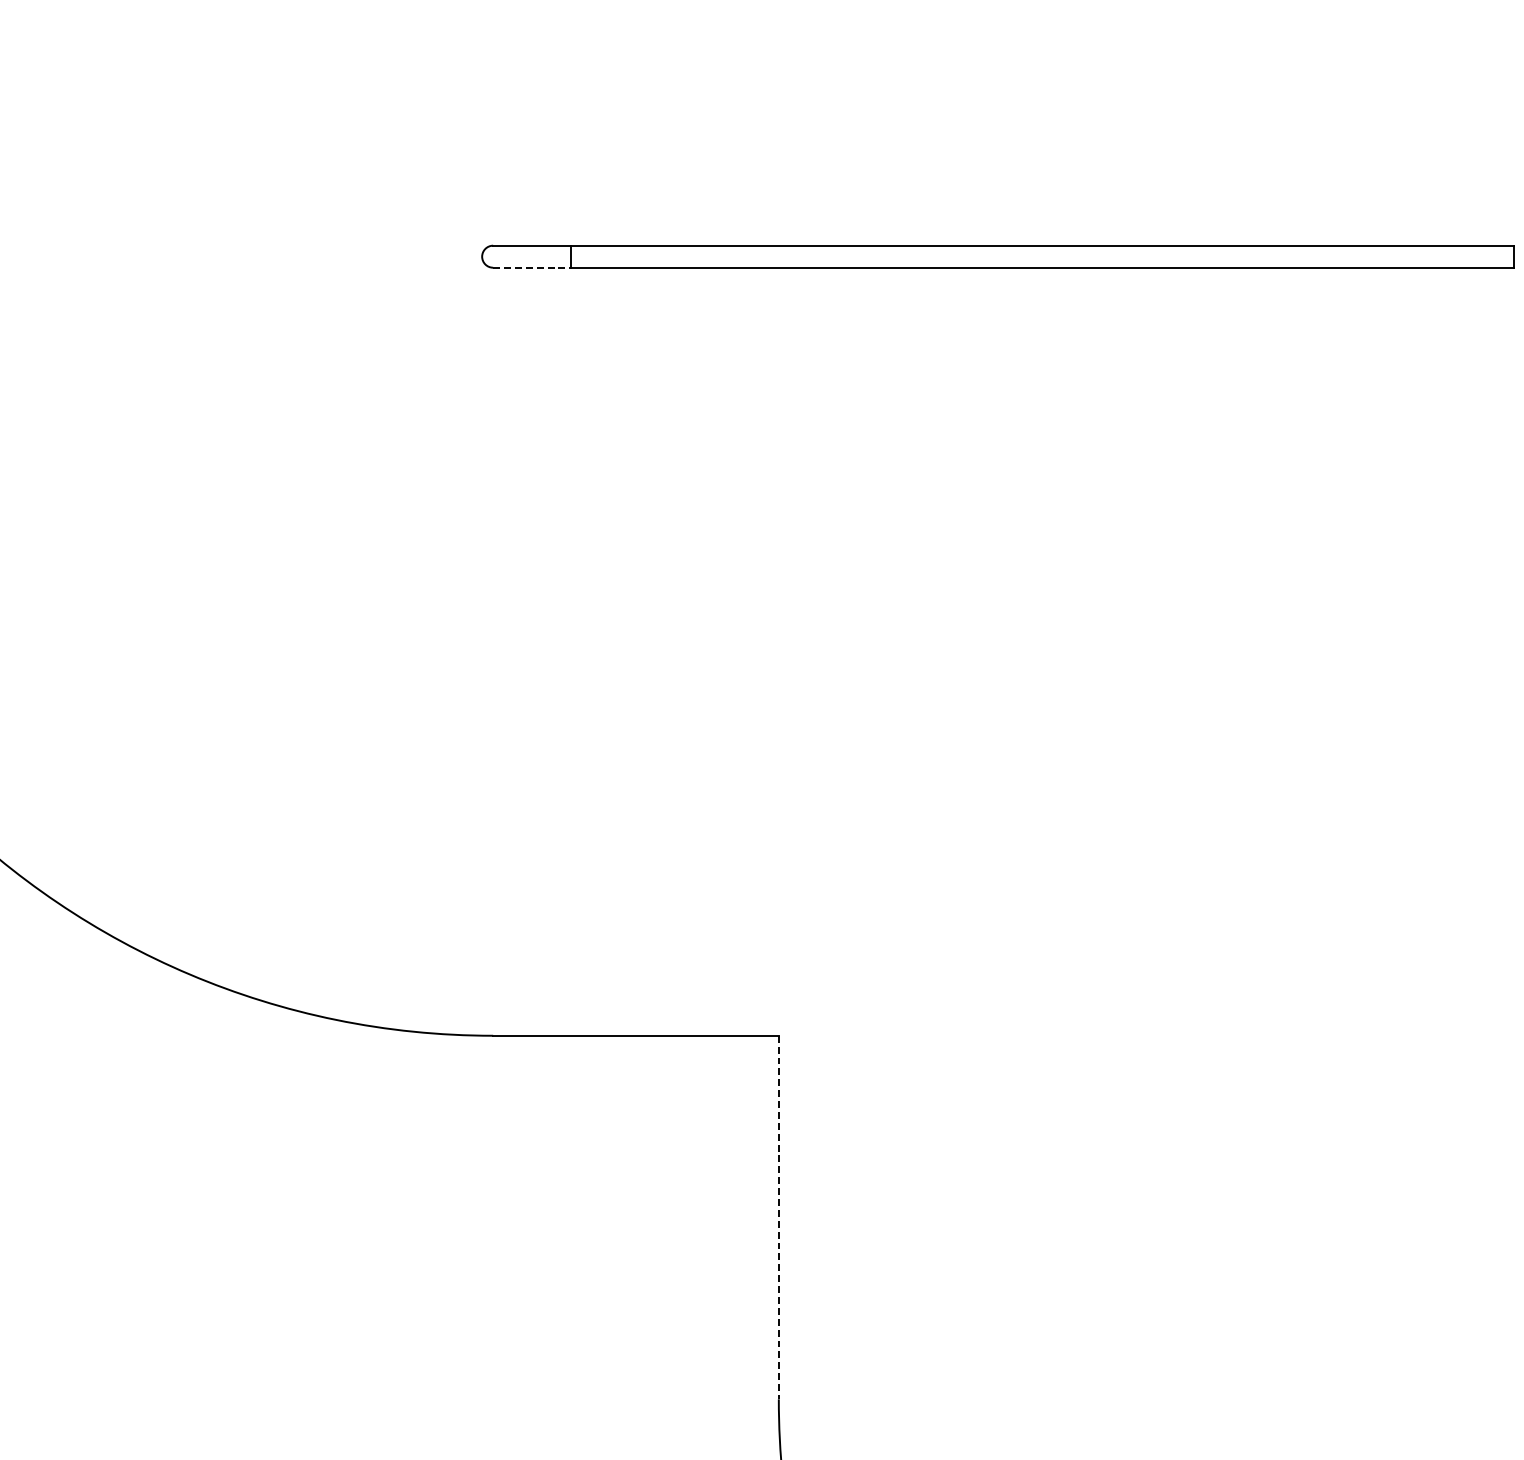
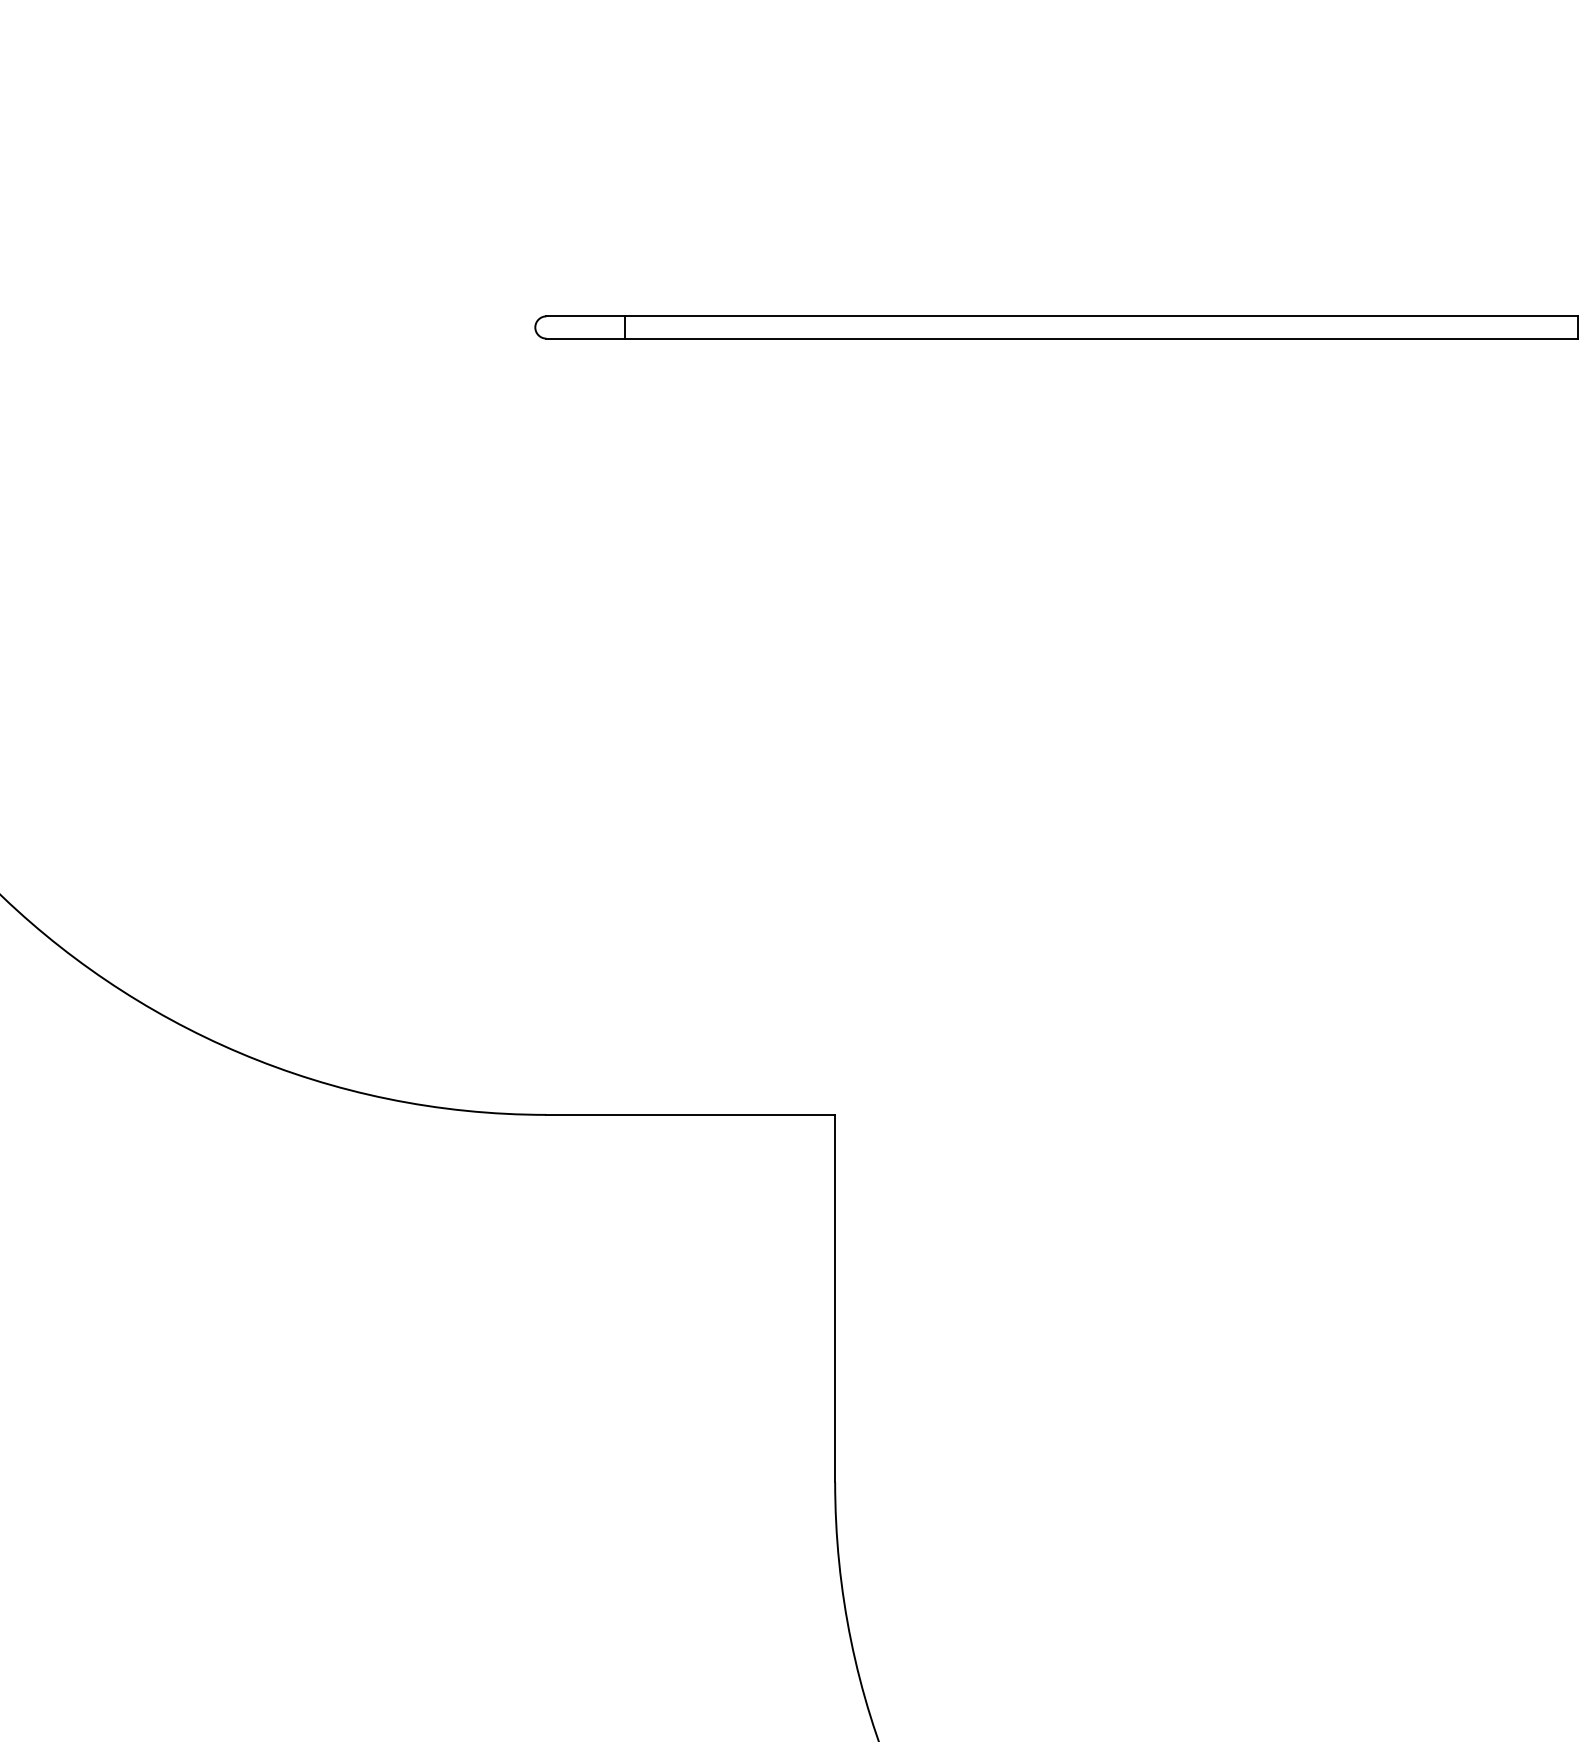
line: (532, 267) -> (586, 338), dashed -> solid
line: (779, 1217) -> (835, 1298), dashed -> solid

